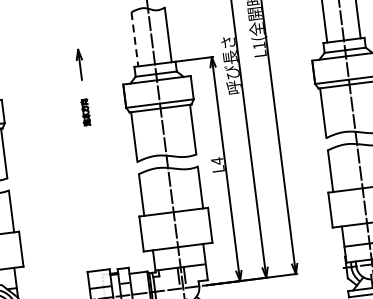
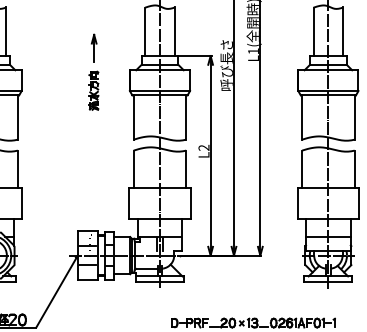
line: (135, 39) -> (145, 32), dashed -> solid
part: (85, 112) -> (93, 90), size x1.67
text: (216, 160) -> (203, 147), L4 -> L2

